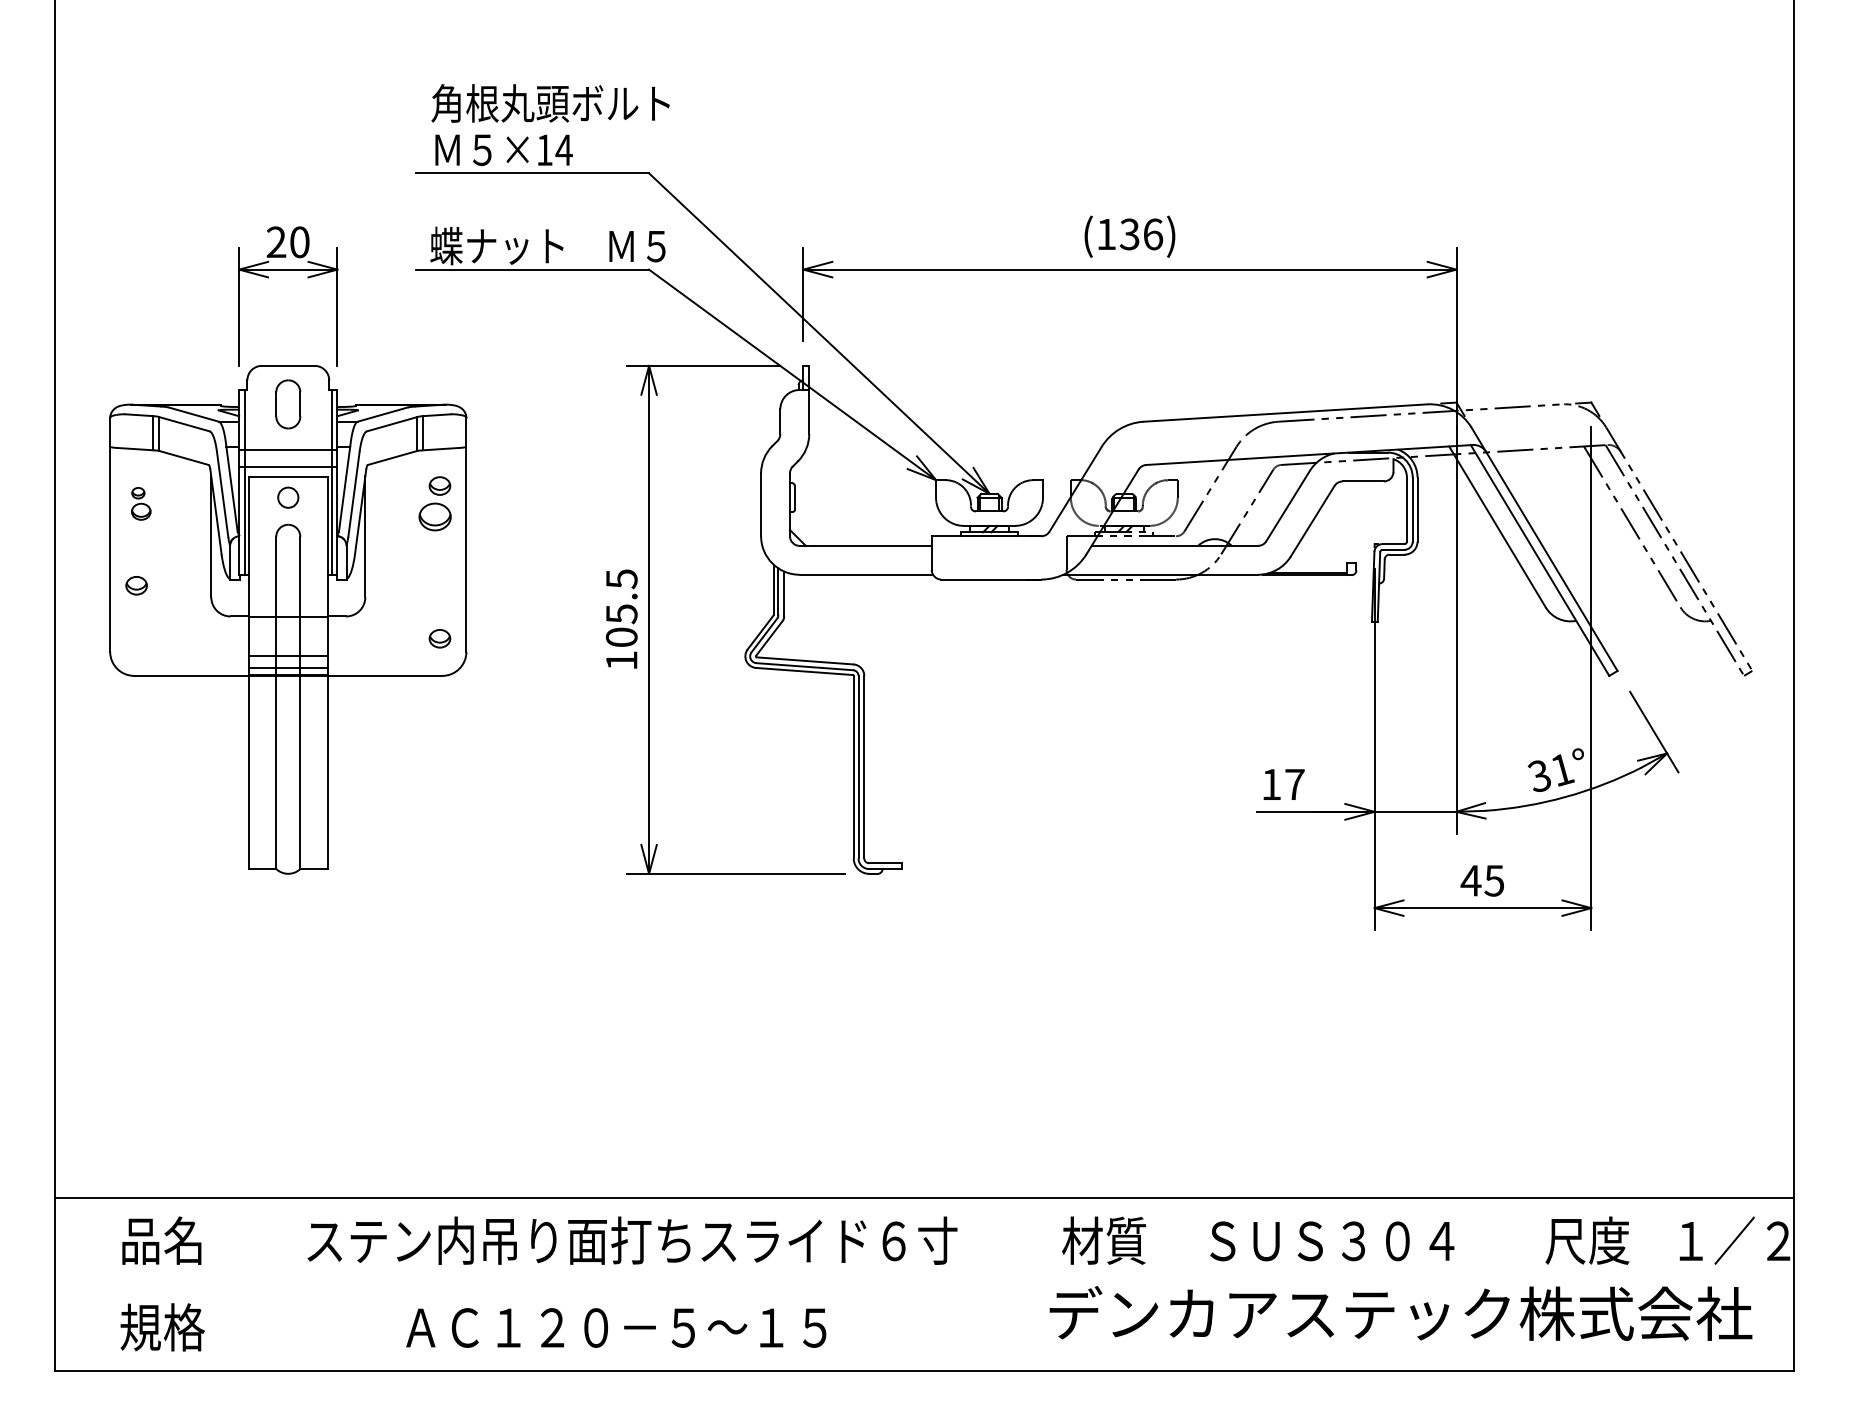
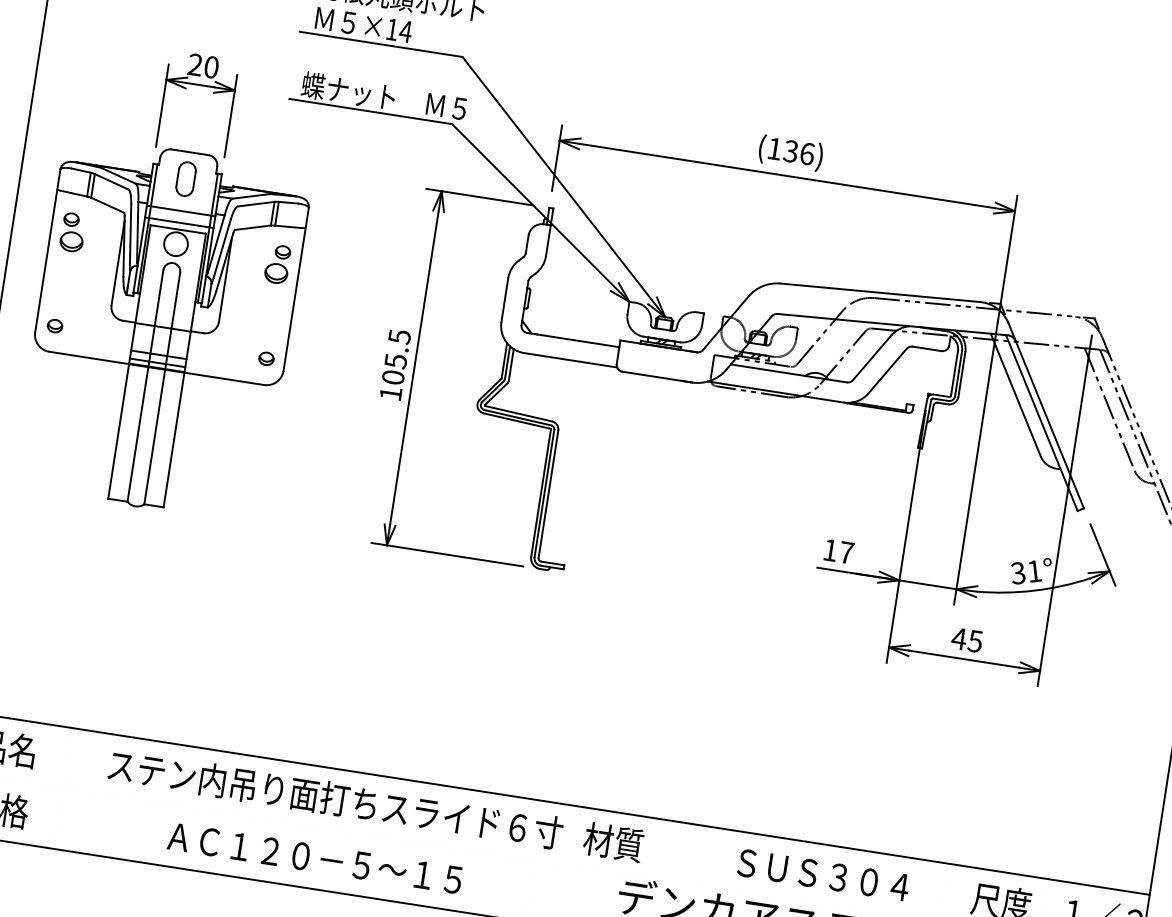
circle: (288, 497) -> (176, 244), size x1.67
part: (140, 503) -> (72, 232), size x1.67
part: (136, 585) -> (54, 325), moved
text: (1103, 1240) -> (613, 842), moved

